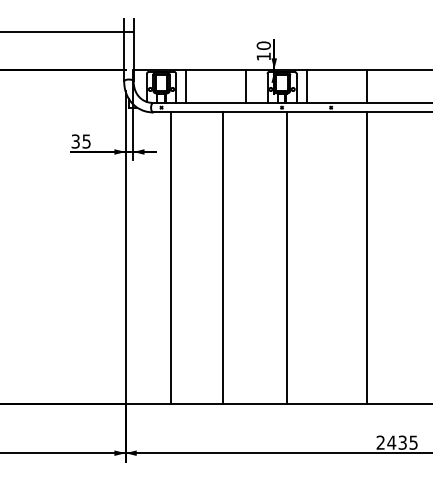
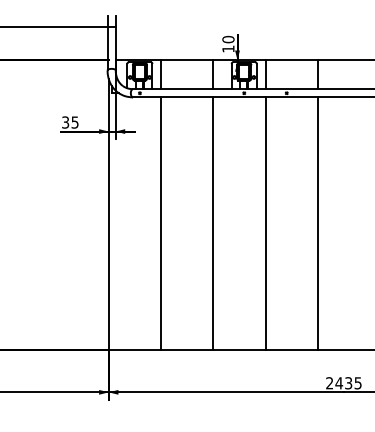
line: (170, 258) -> (160, 223), moved
line: (223, 258) -> (213, 223), moved
line: (286, 258) -> (265, 223), moved

